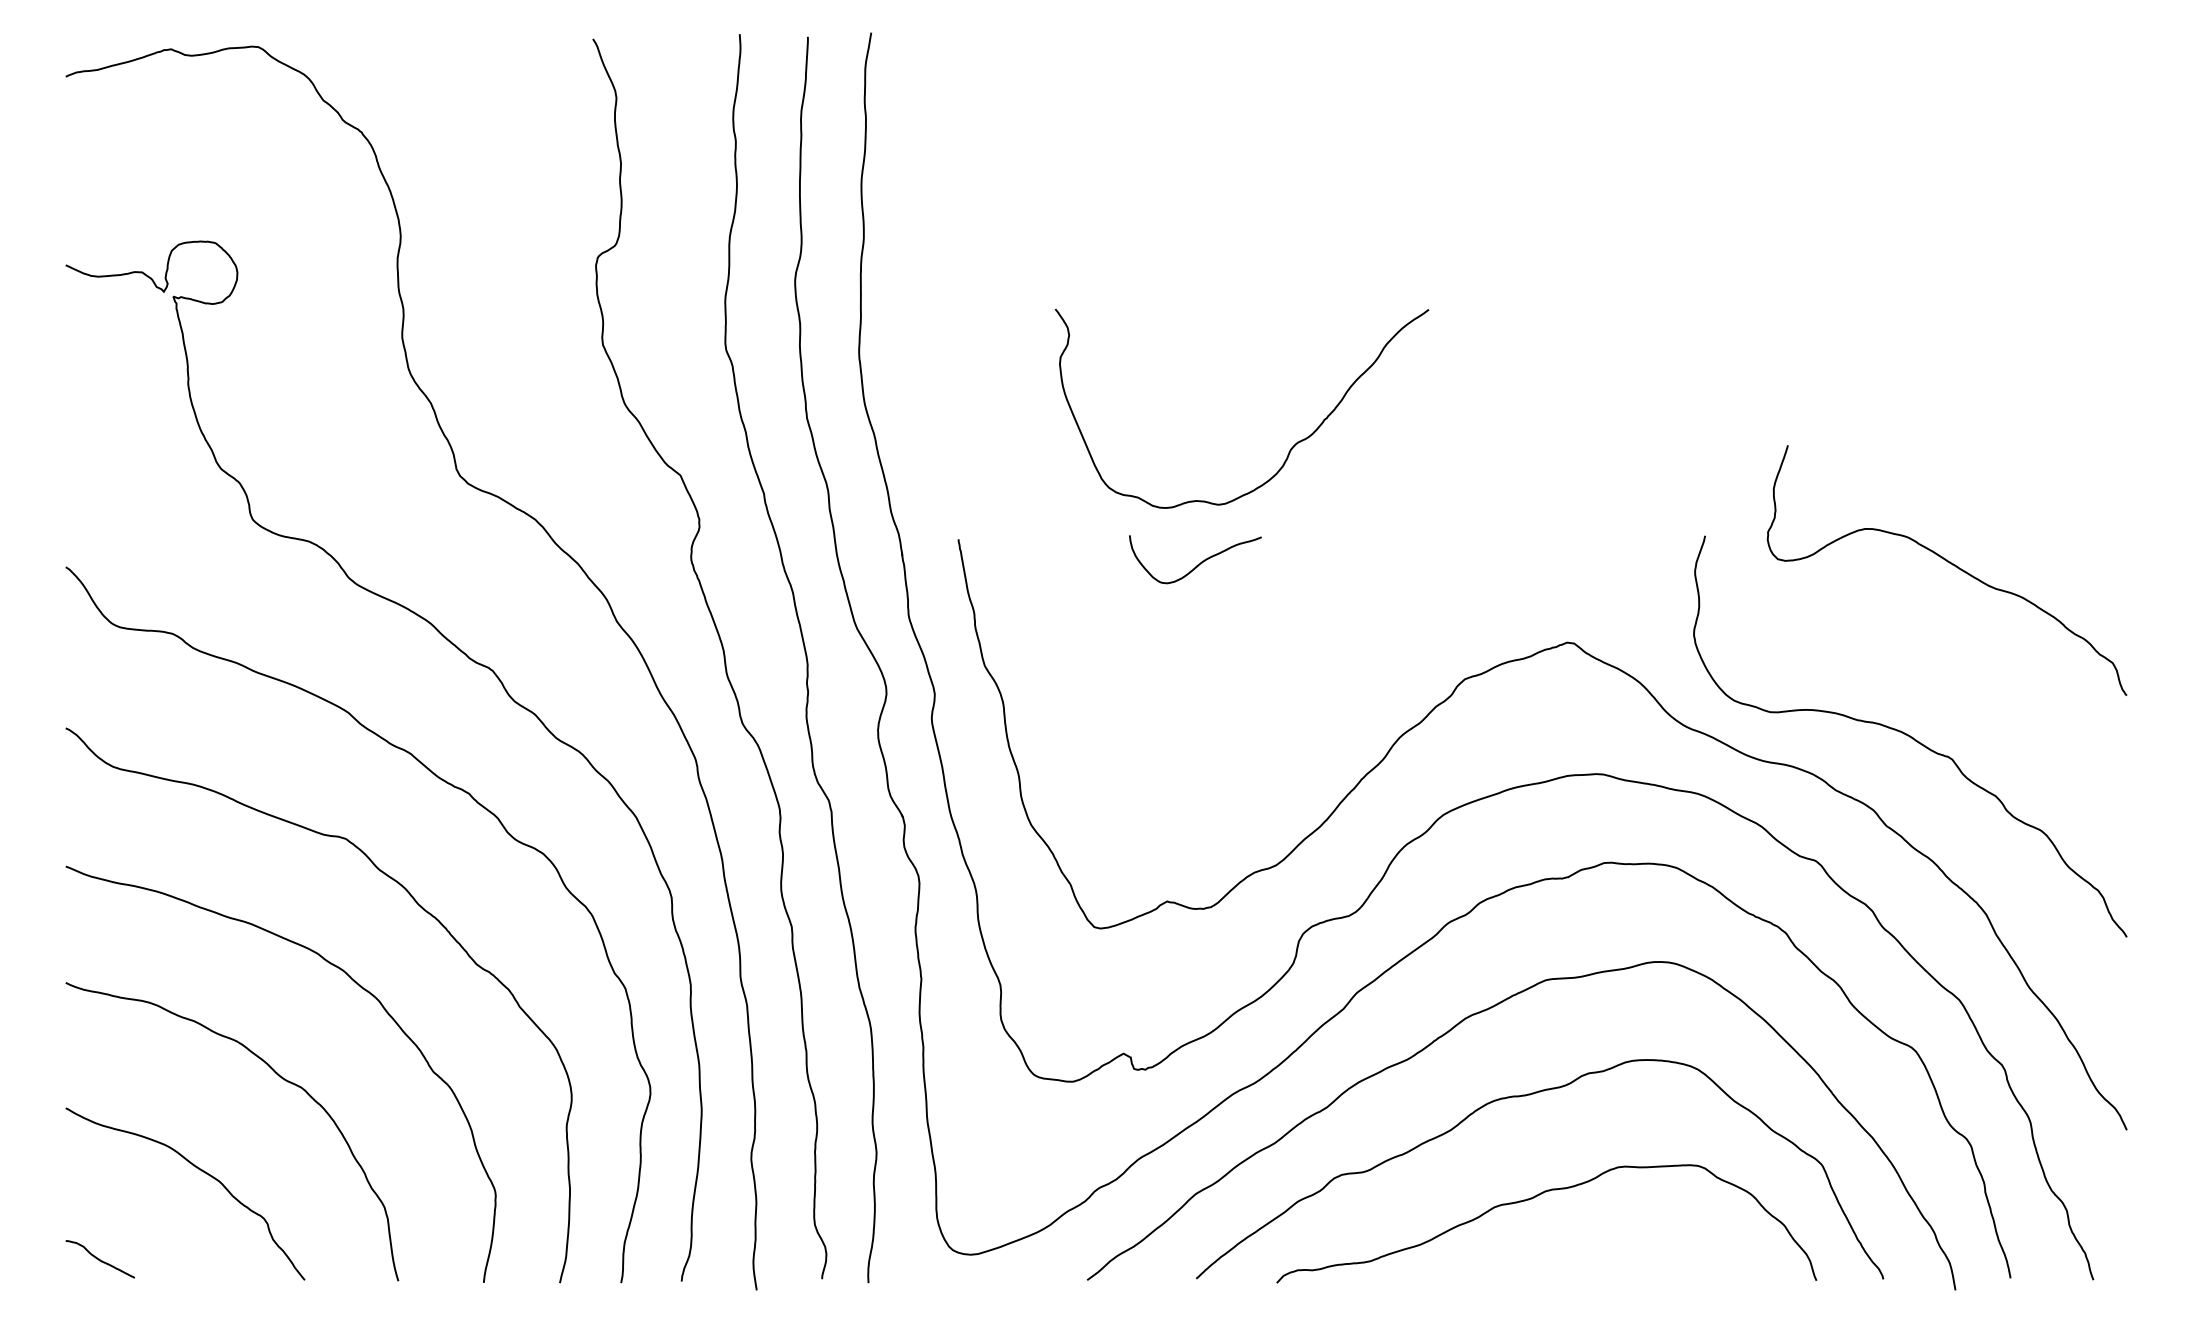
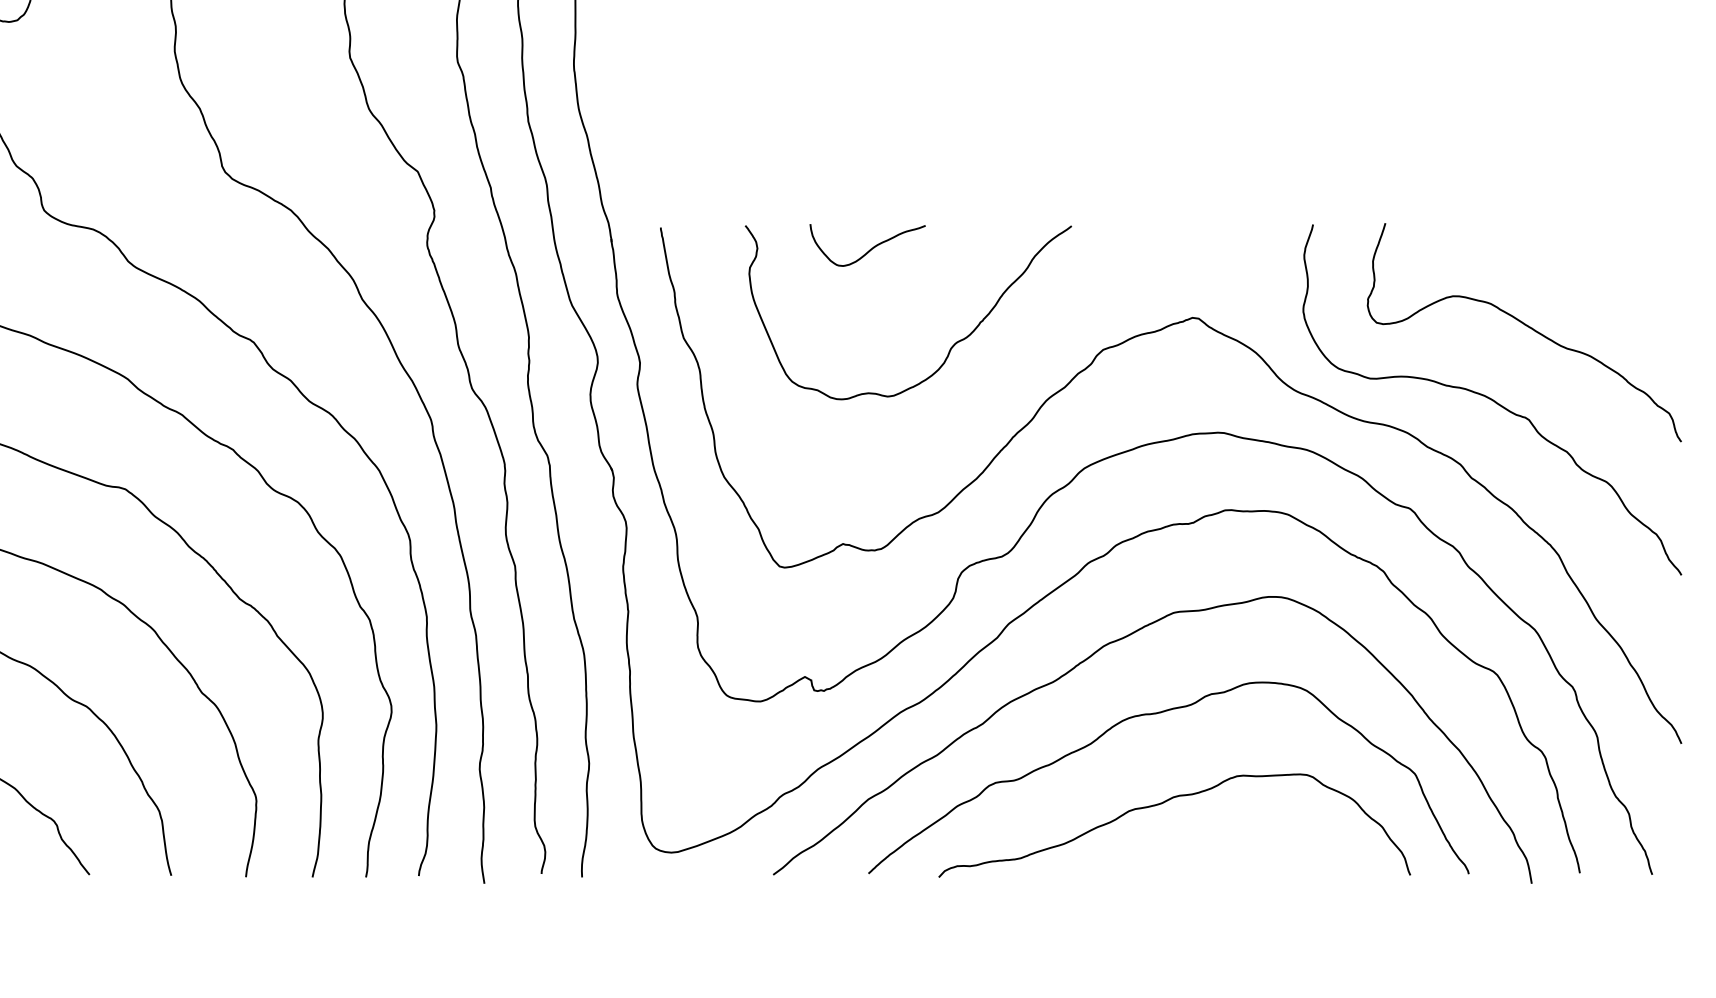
curve: (1290, 448) -> (950, 347), moved
curve: (1949, 563) -> (1526, 326), moved

